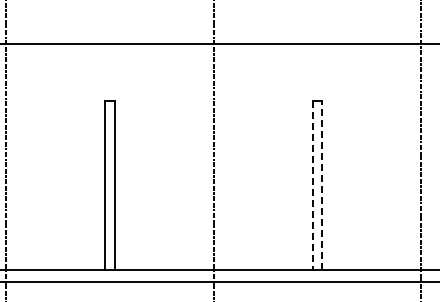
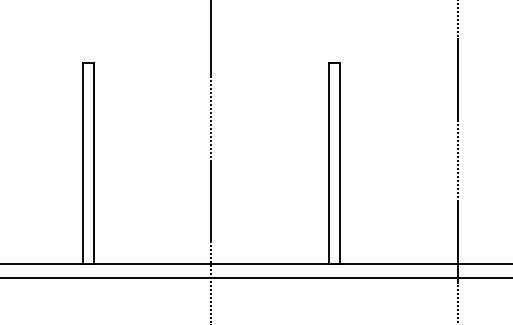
line: (312, 185) -> (328, 163), dashed -> solid
line: (322, 185) -> (340, 163), dashed -> solid

